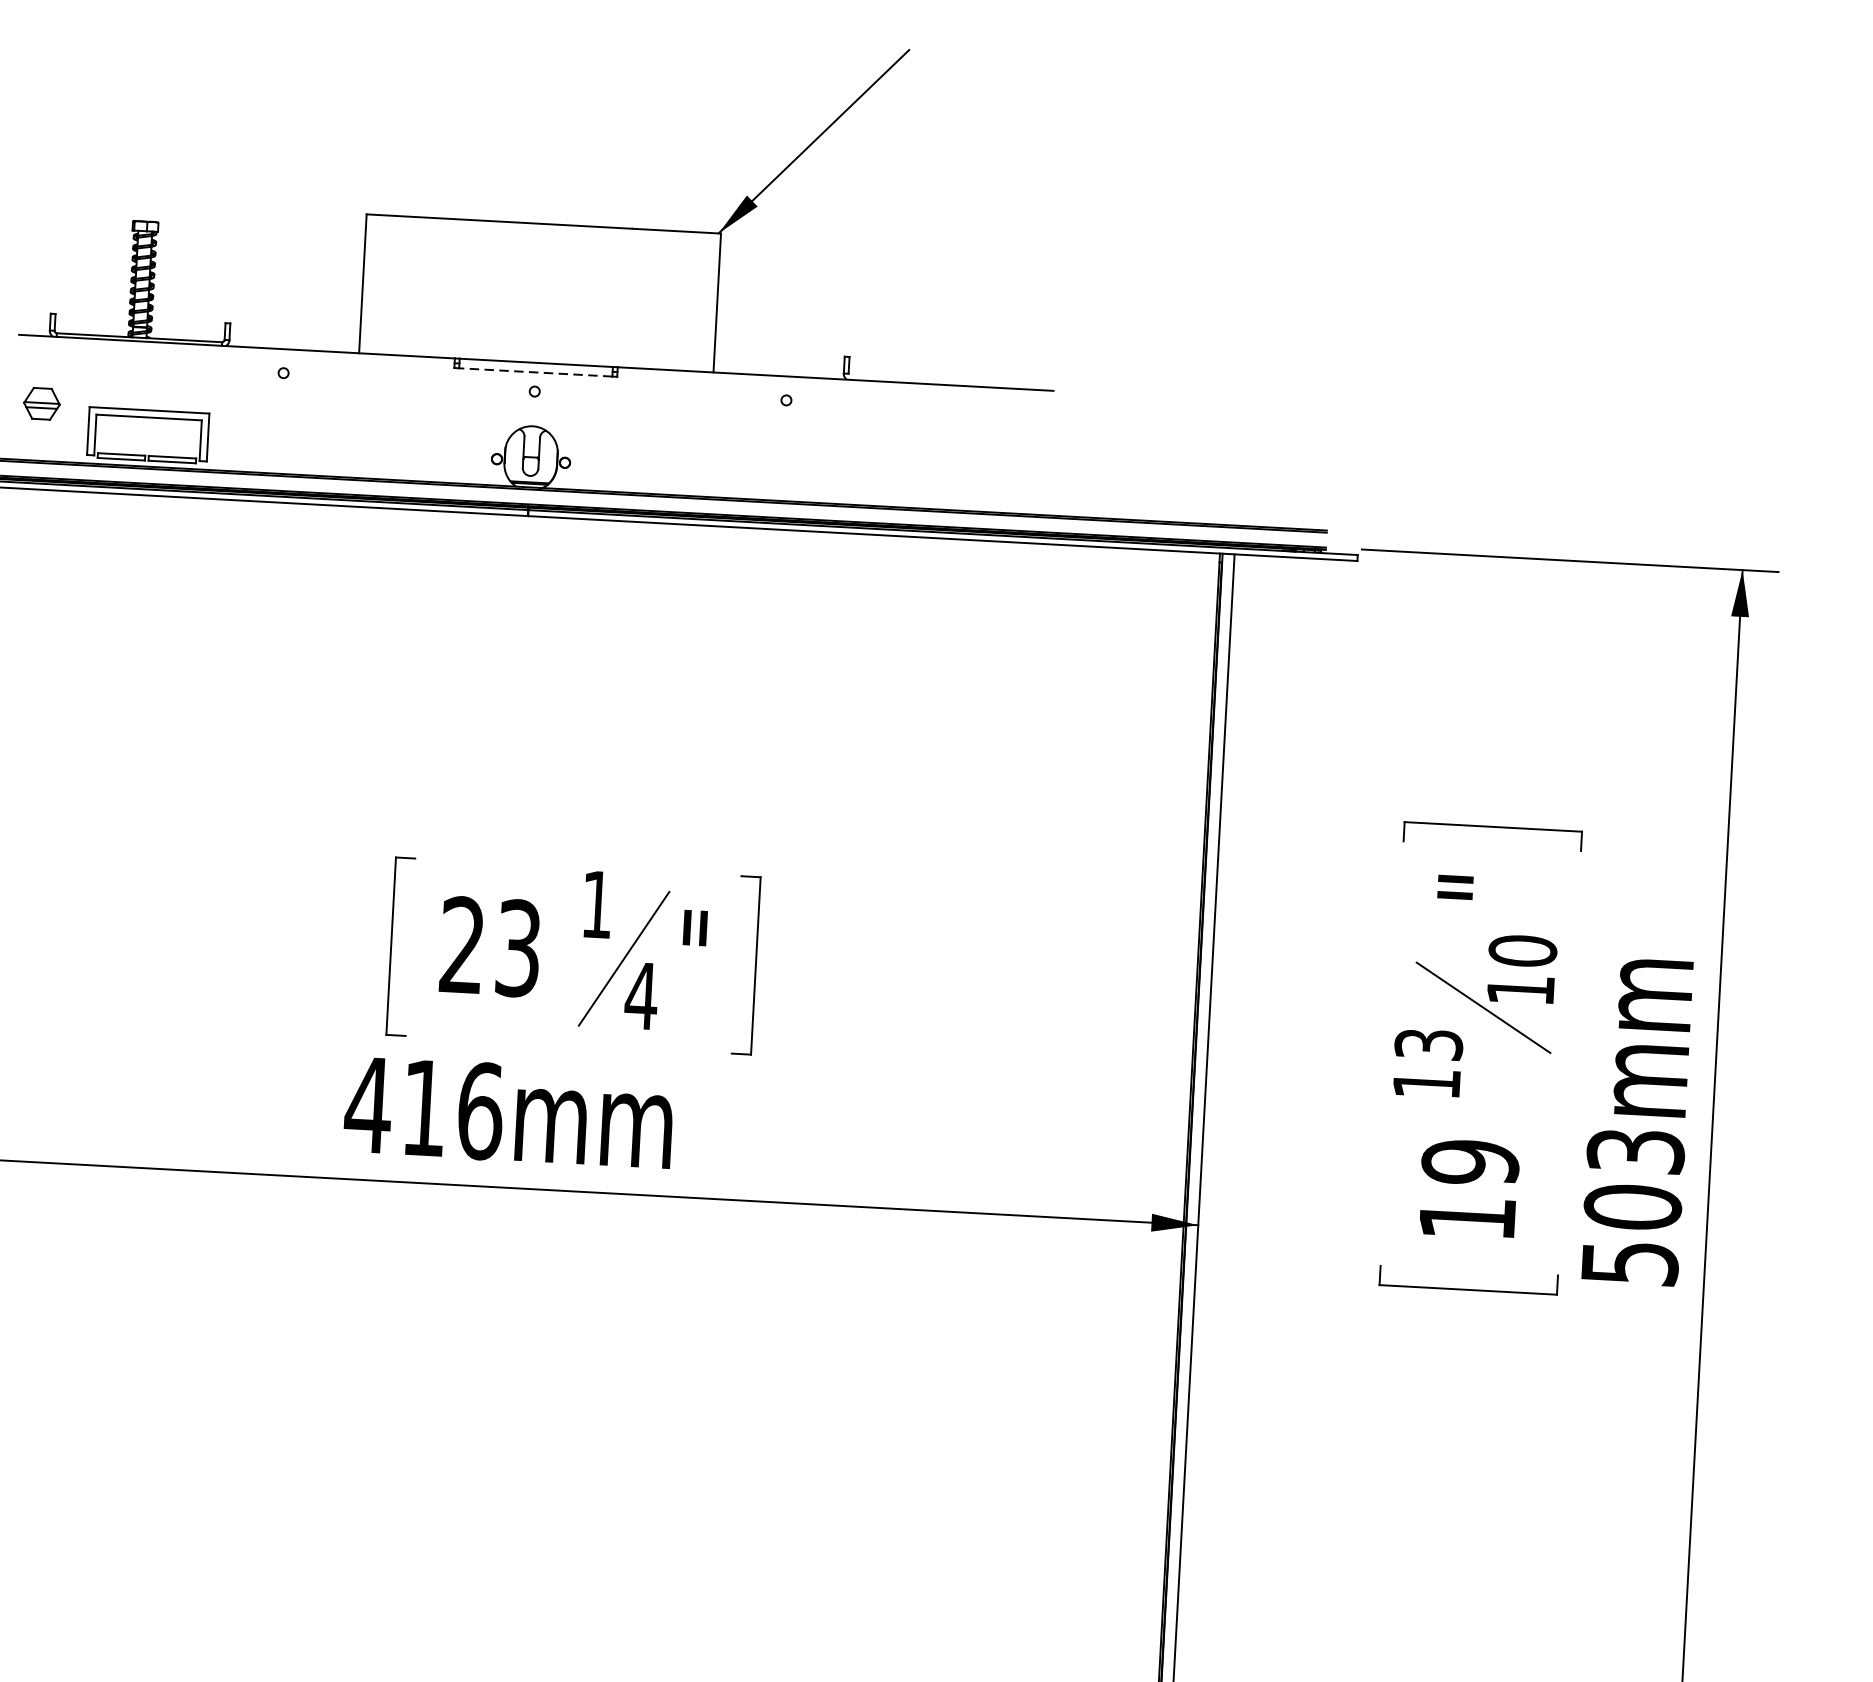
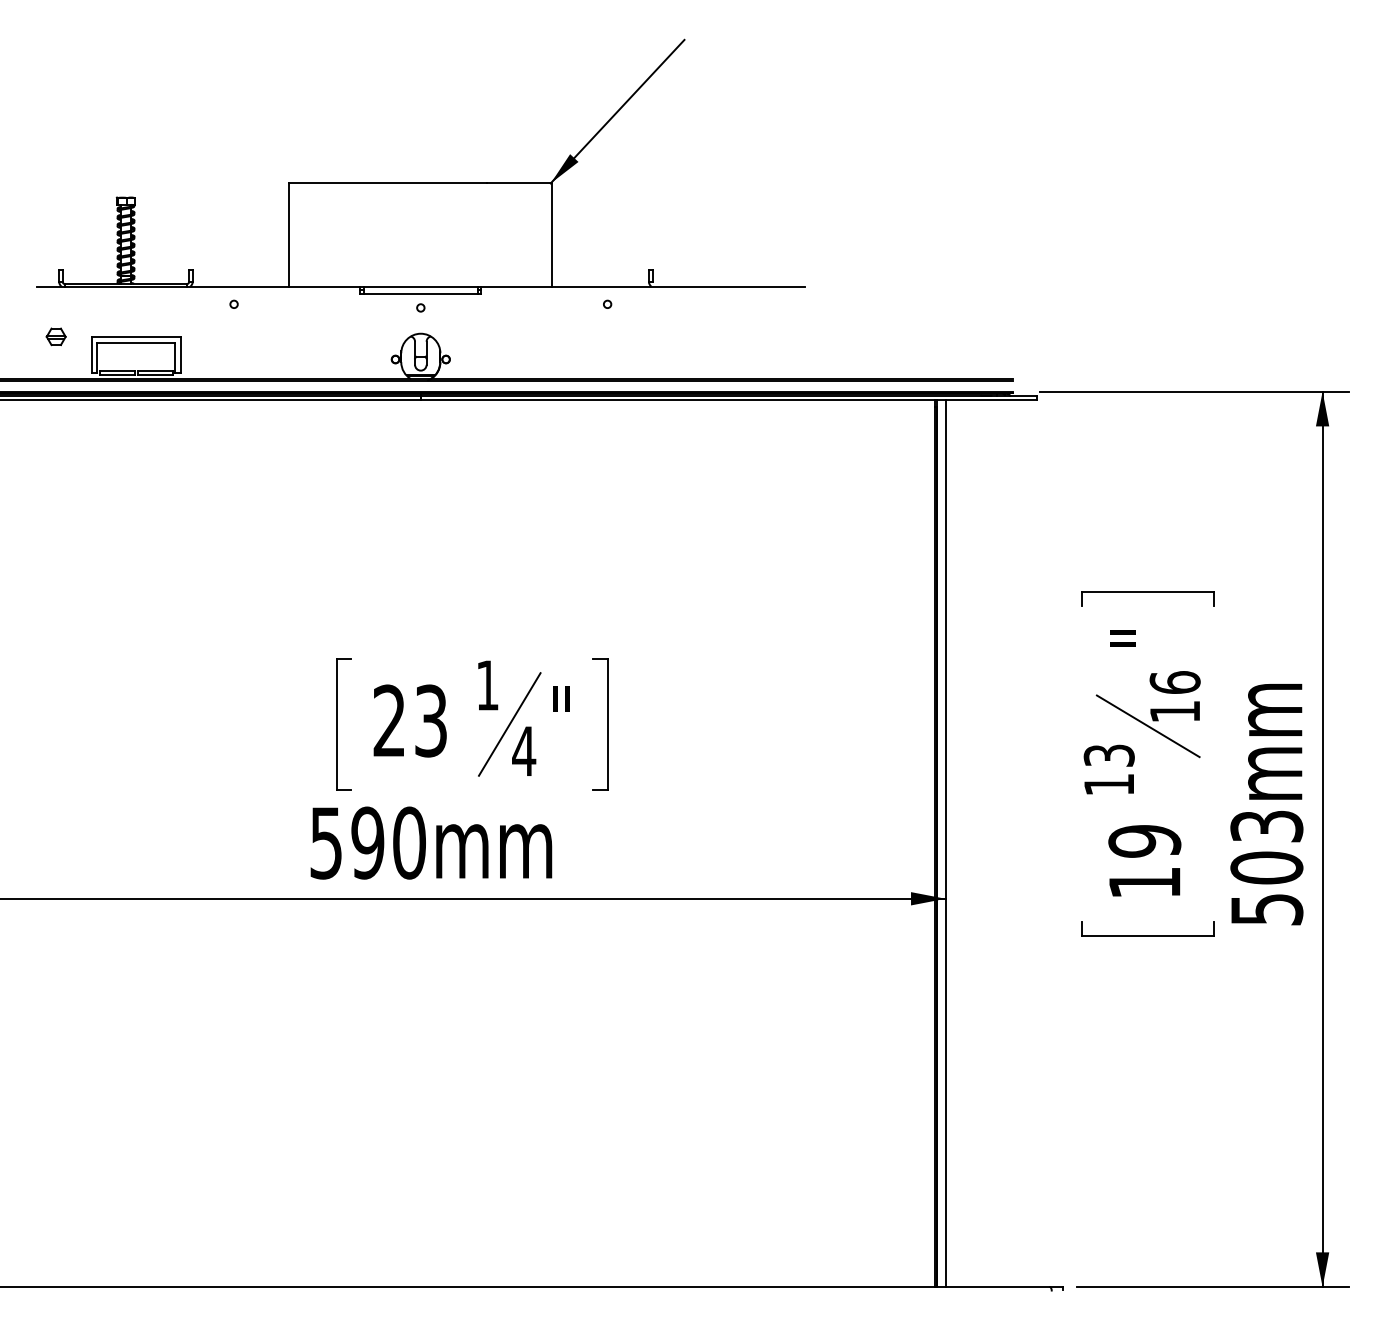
line: (535, 372) -> (420, 293), dashed -> solid
part: (40, 403) -> (55, 336), size x0.71
text: (1522, 950) -> (1174, 682), 10 -> 16
text: (423, 1107) -> (367, 842), 416mm -> 590mm

